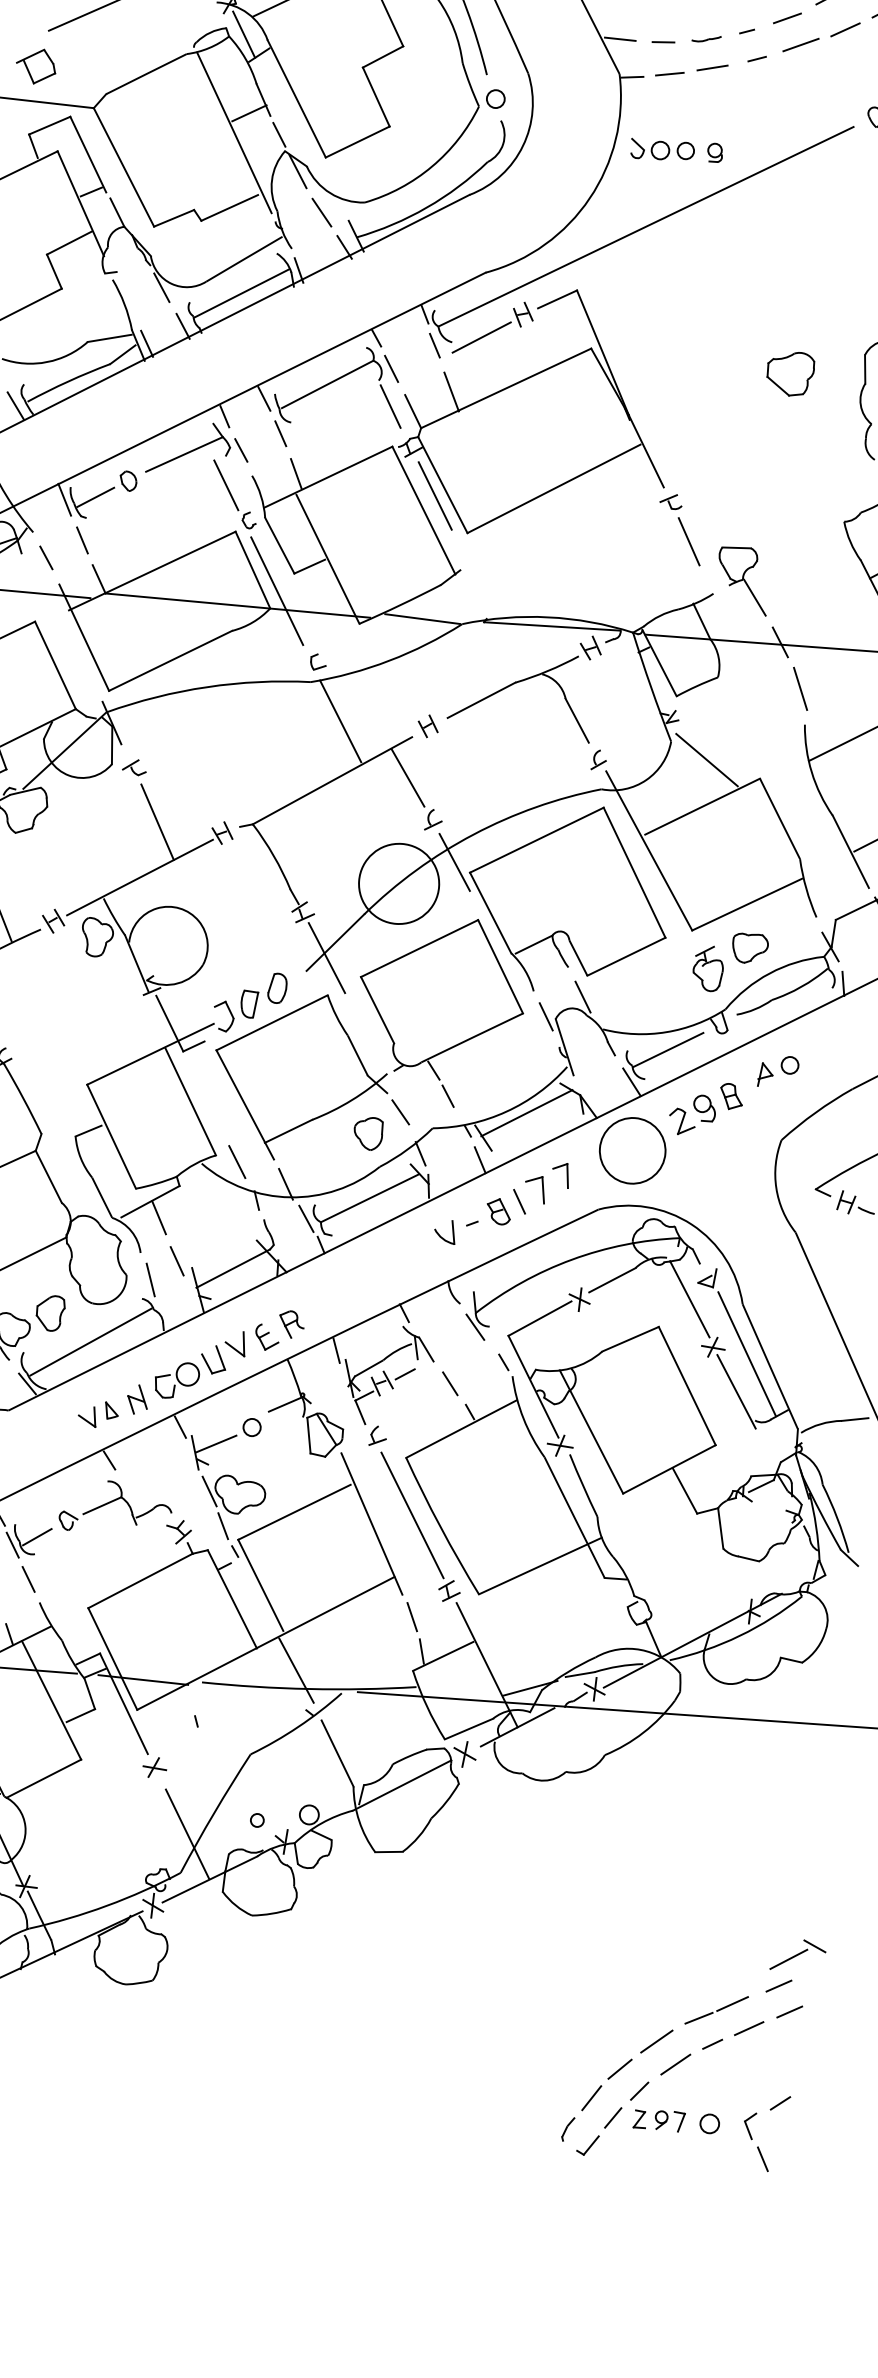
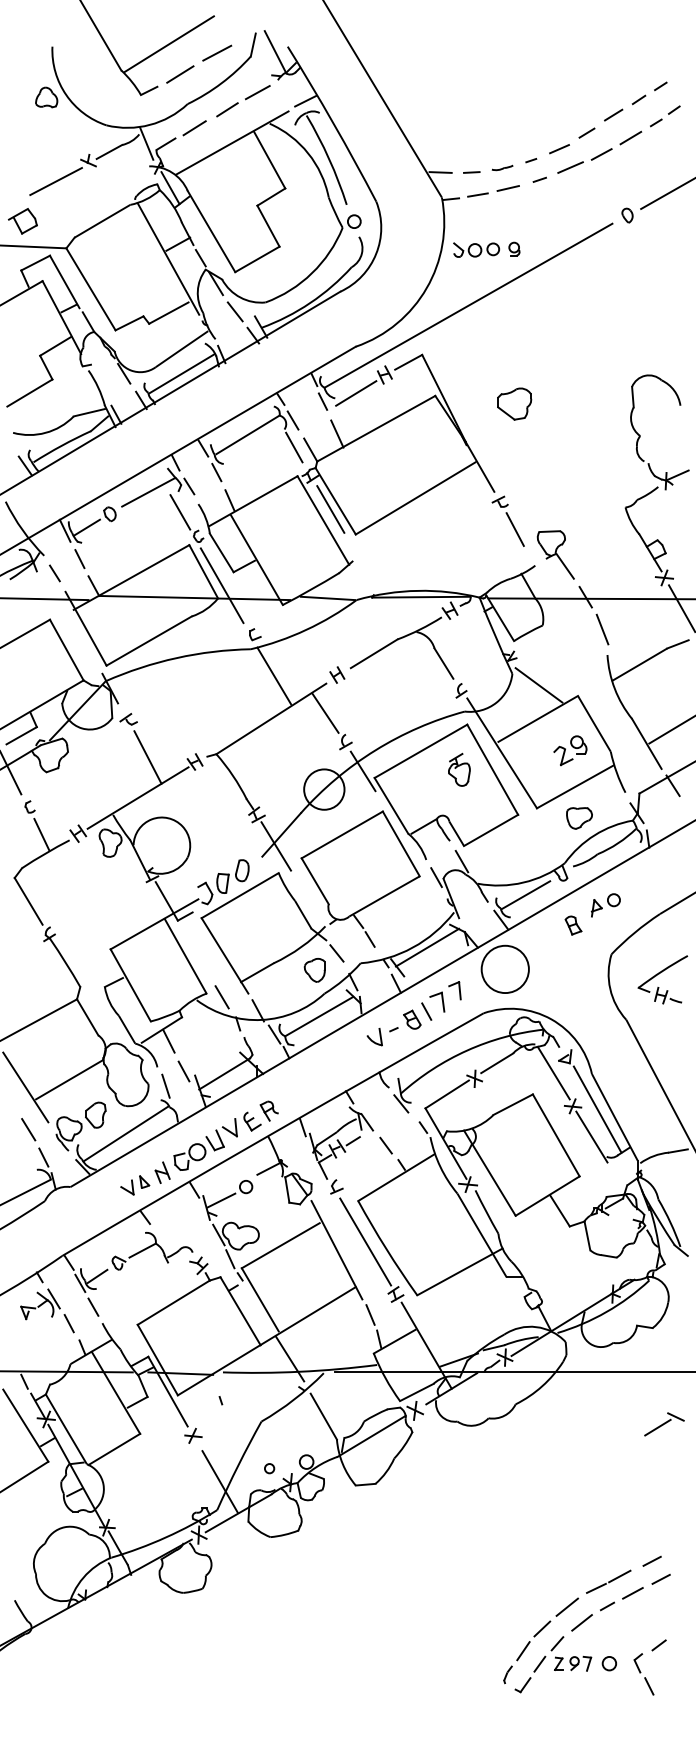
part: (790, 373) -> (514, 403), moved
circle: (399, 883) -> (324, 789), size x0.7
part: (708, 968) -> (459, 769), moved
part: (692, 1114) -> (570, 750), moved
part: (798, 1955) -> (664, 1424), moved

